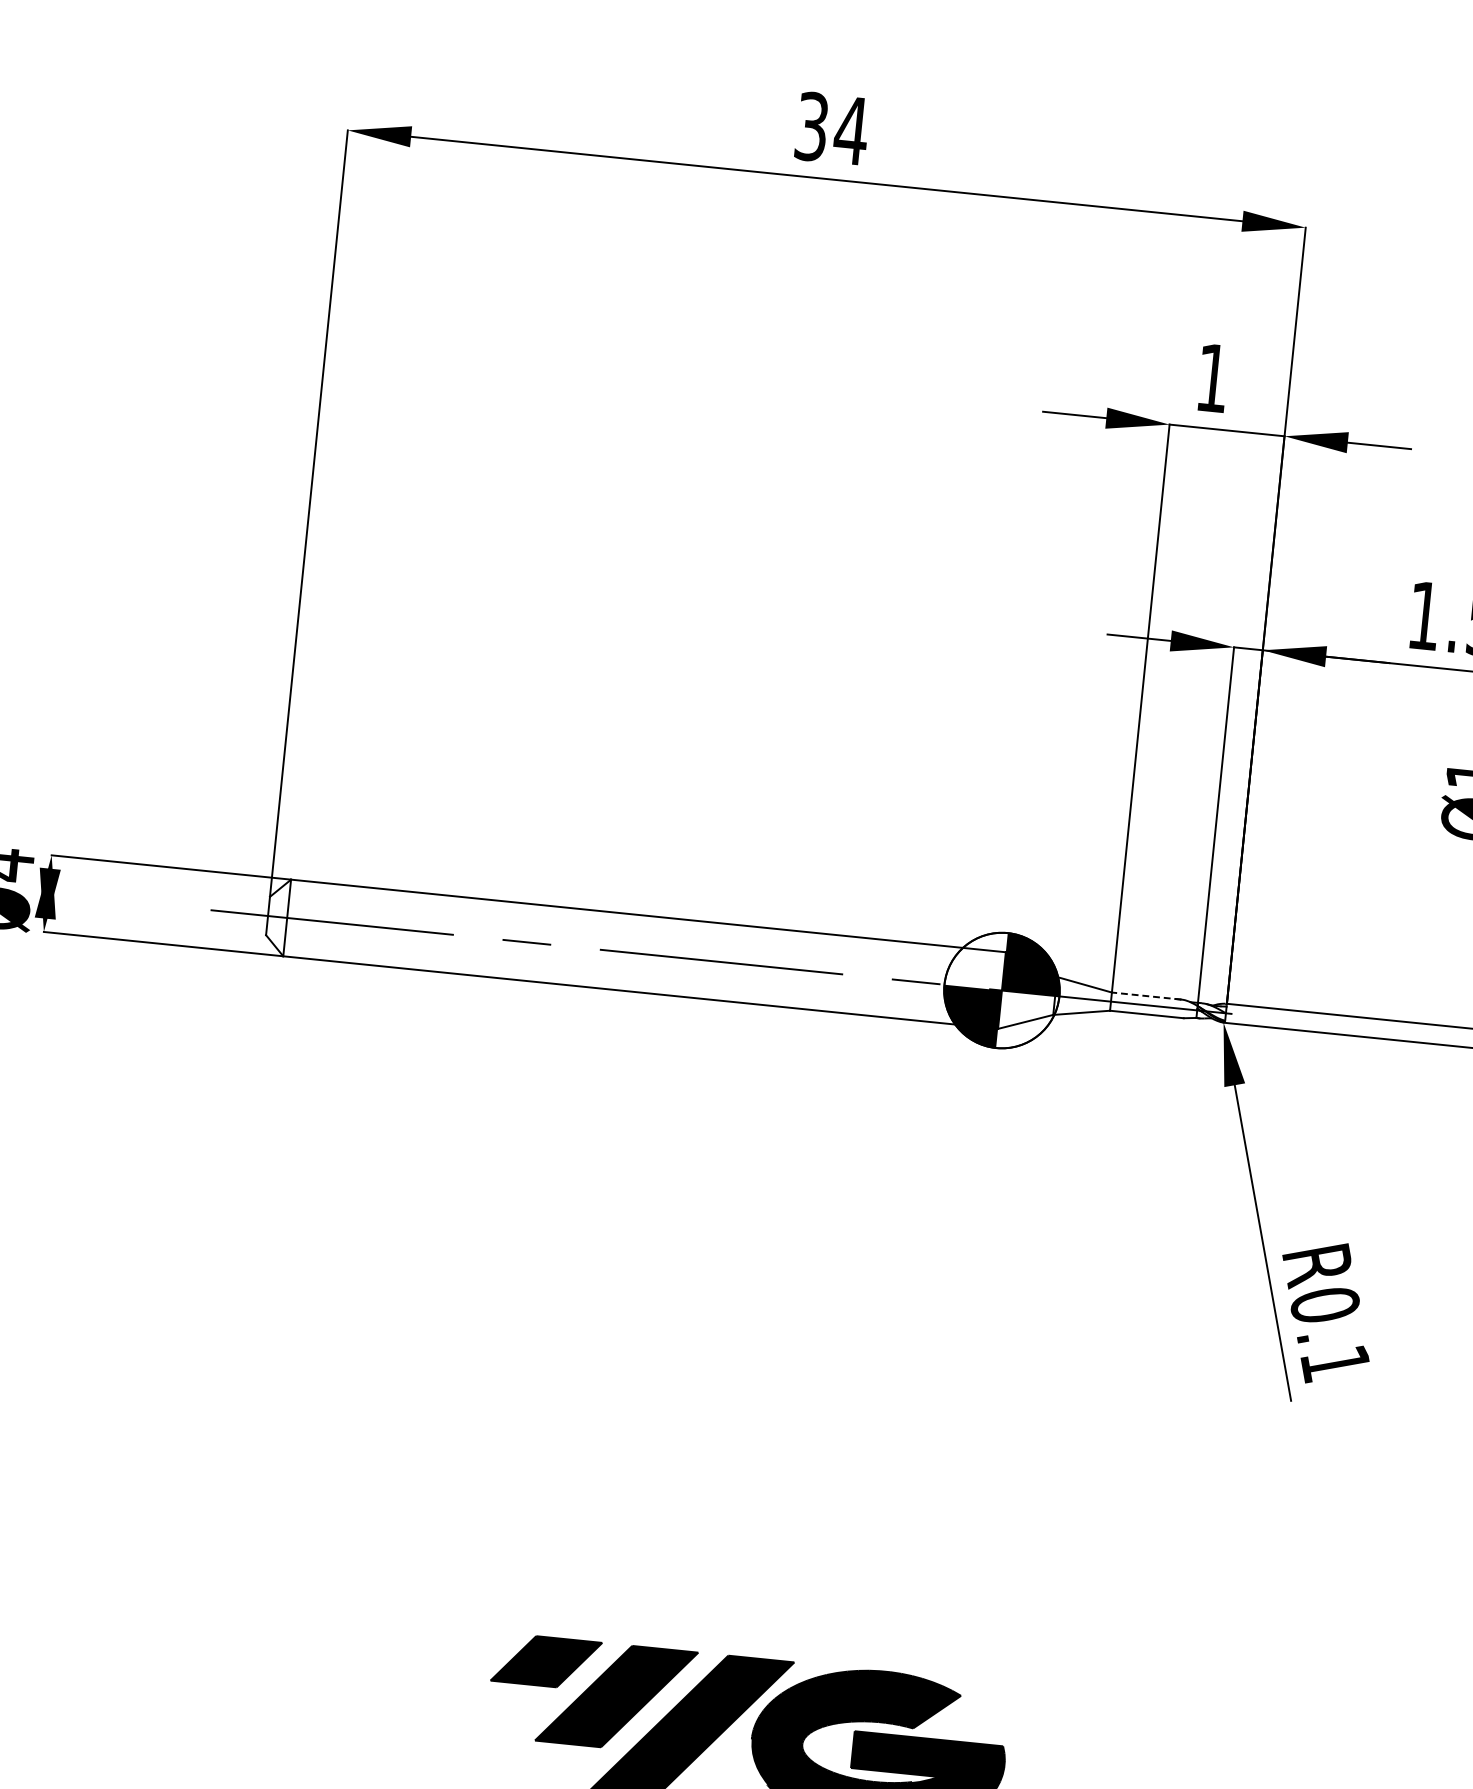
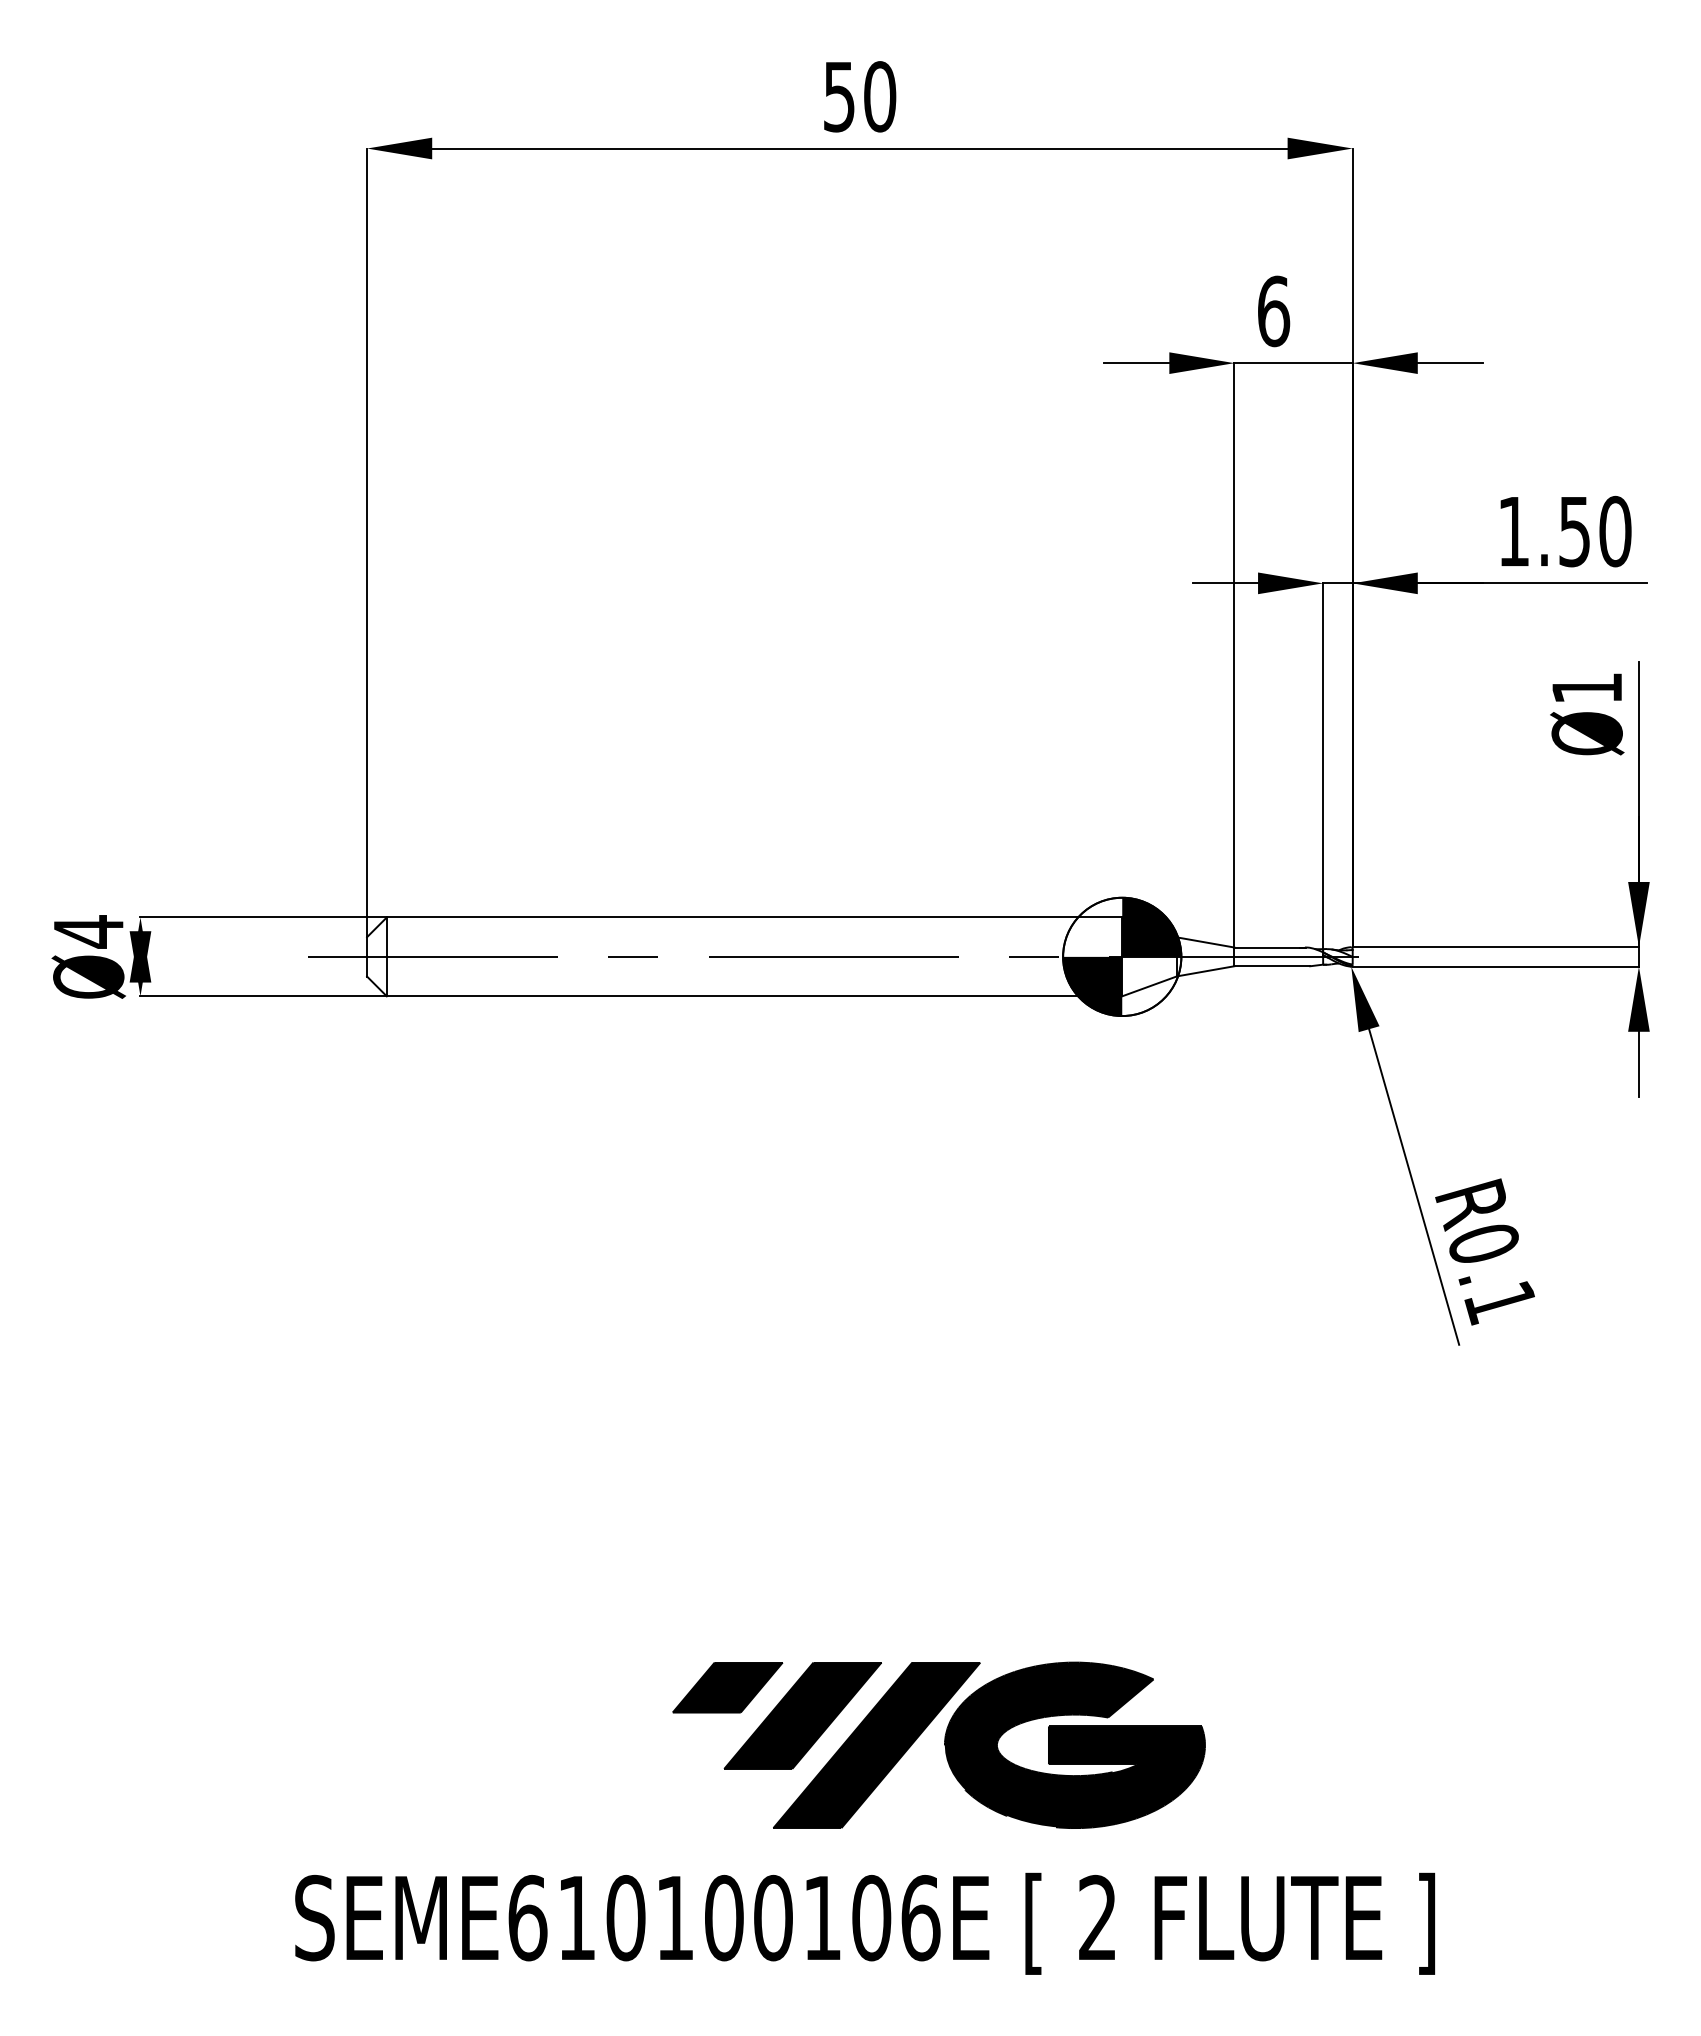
text: (832, 128) -> (860, 96), 34 -> 50
text: (1213, 378) -> (1274, 311), 1 -> 6
line: (1146, 996) -> (1270, 947), dashed -> solid

